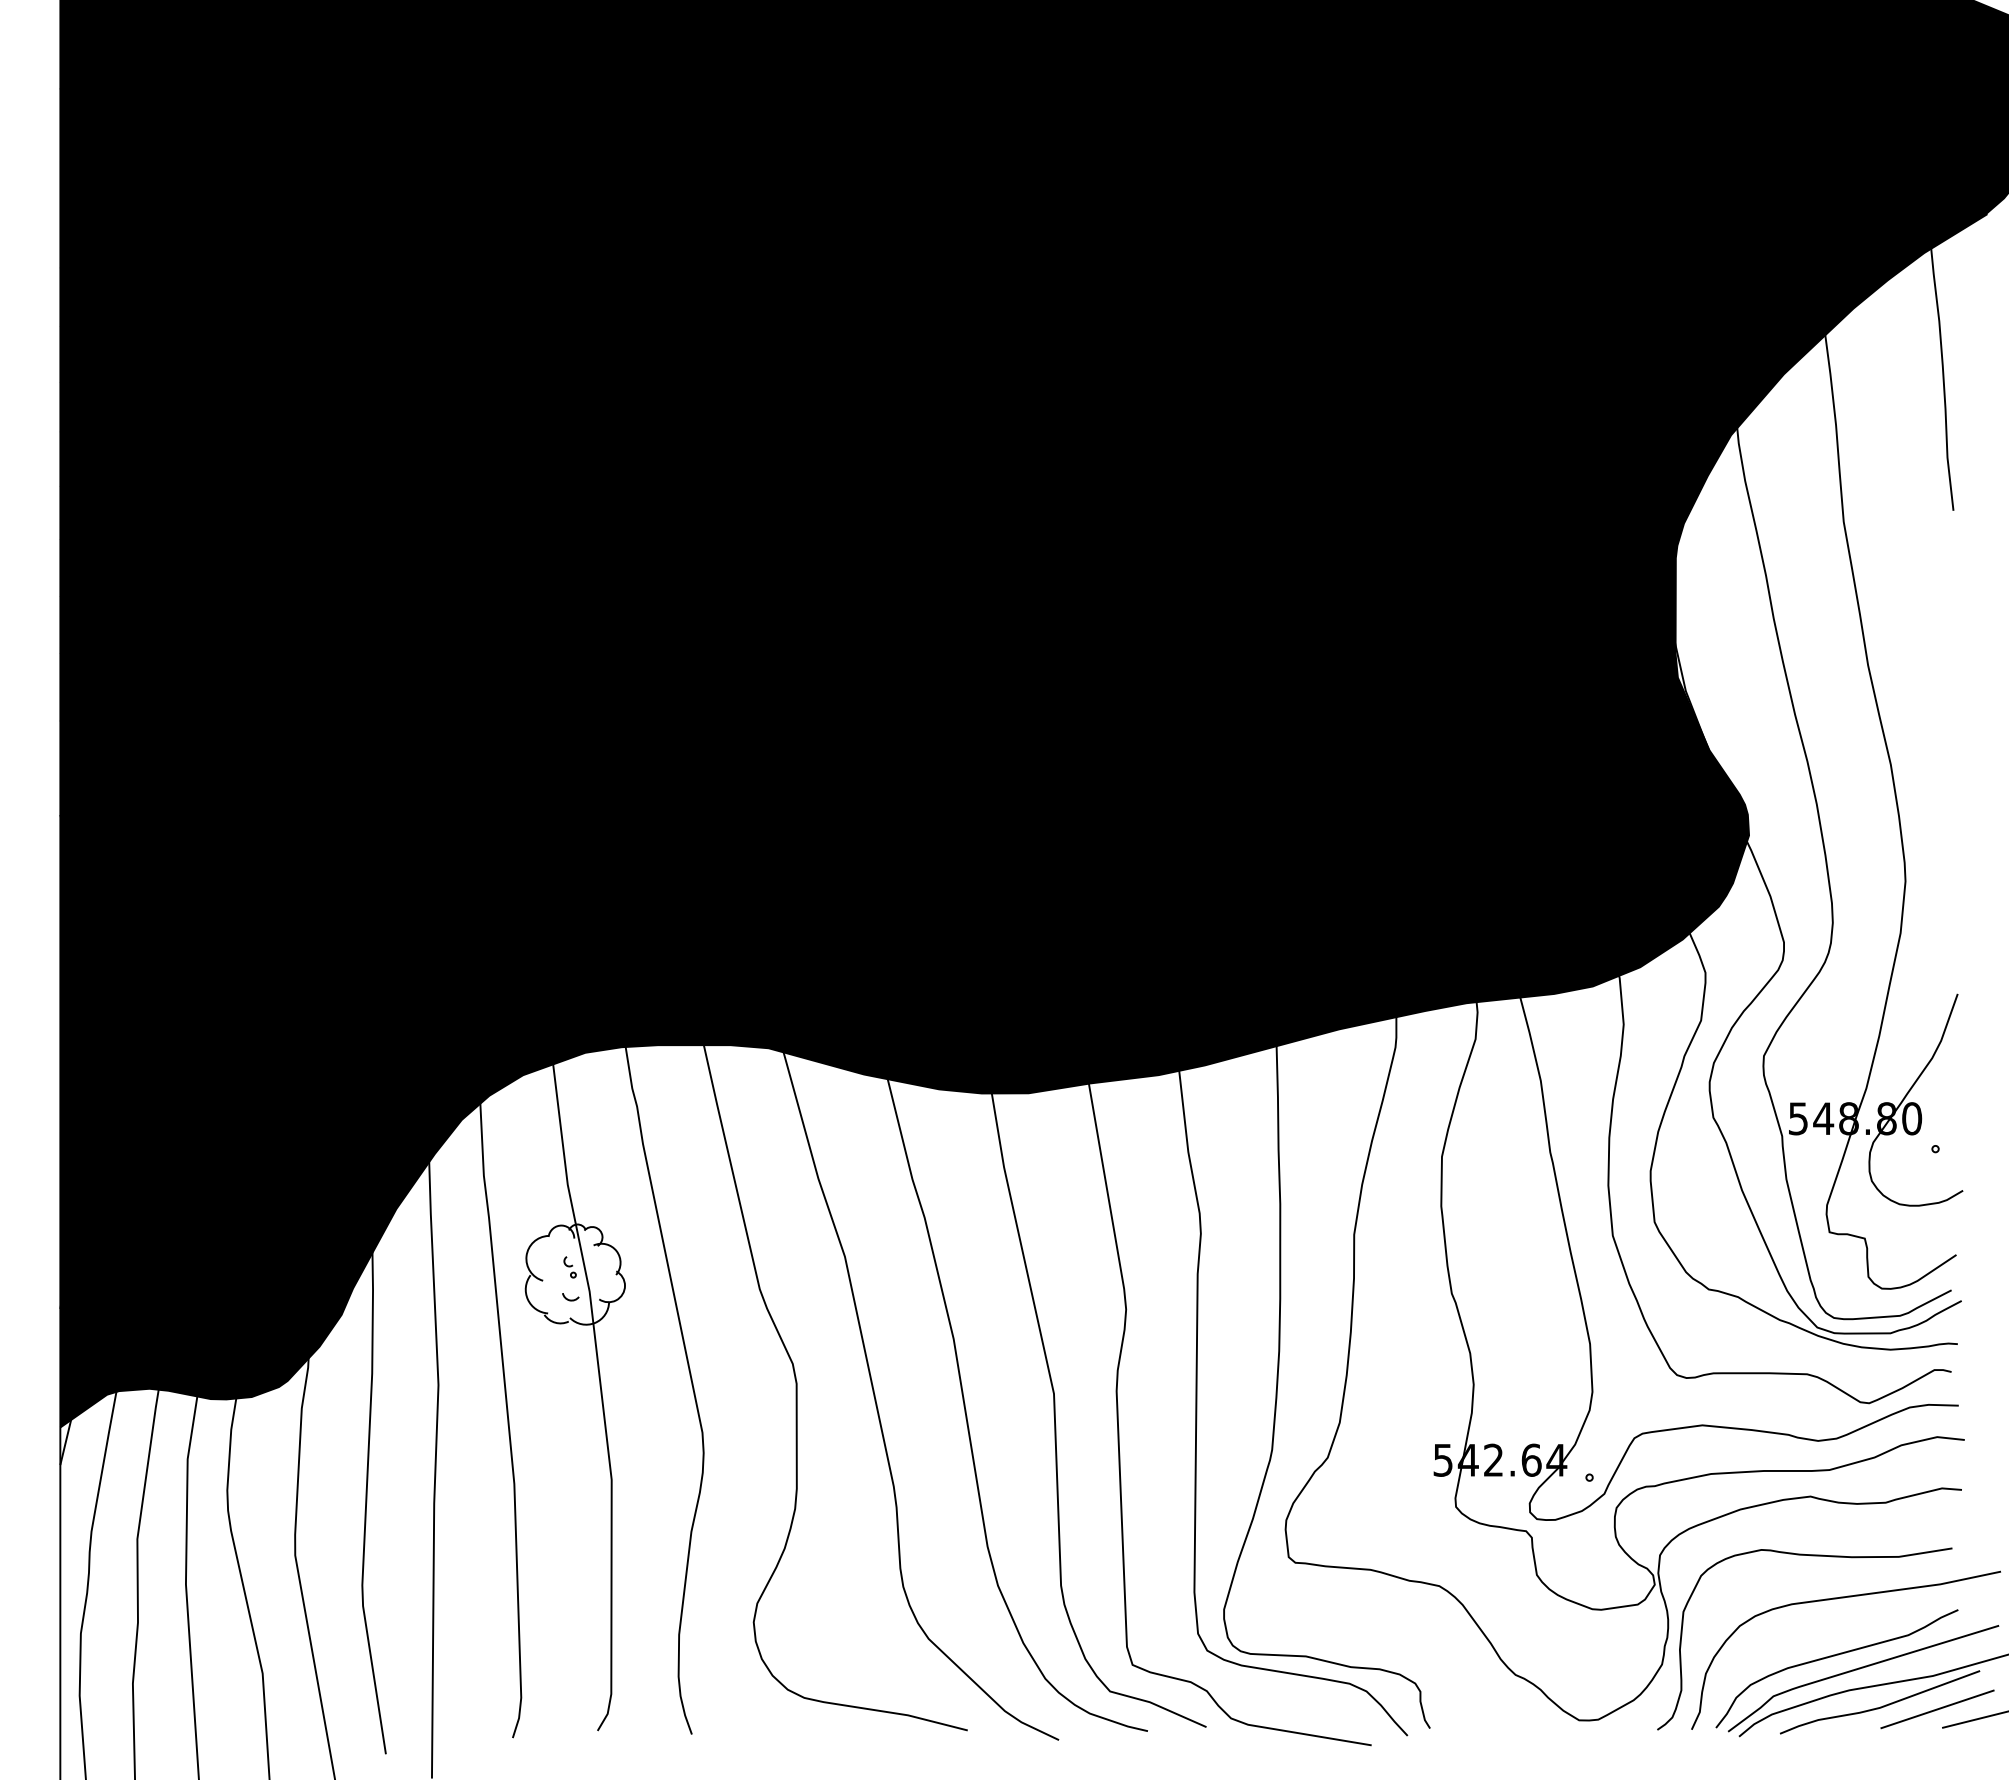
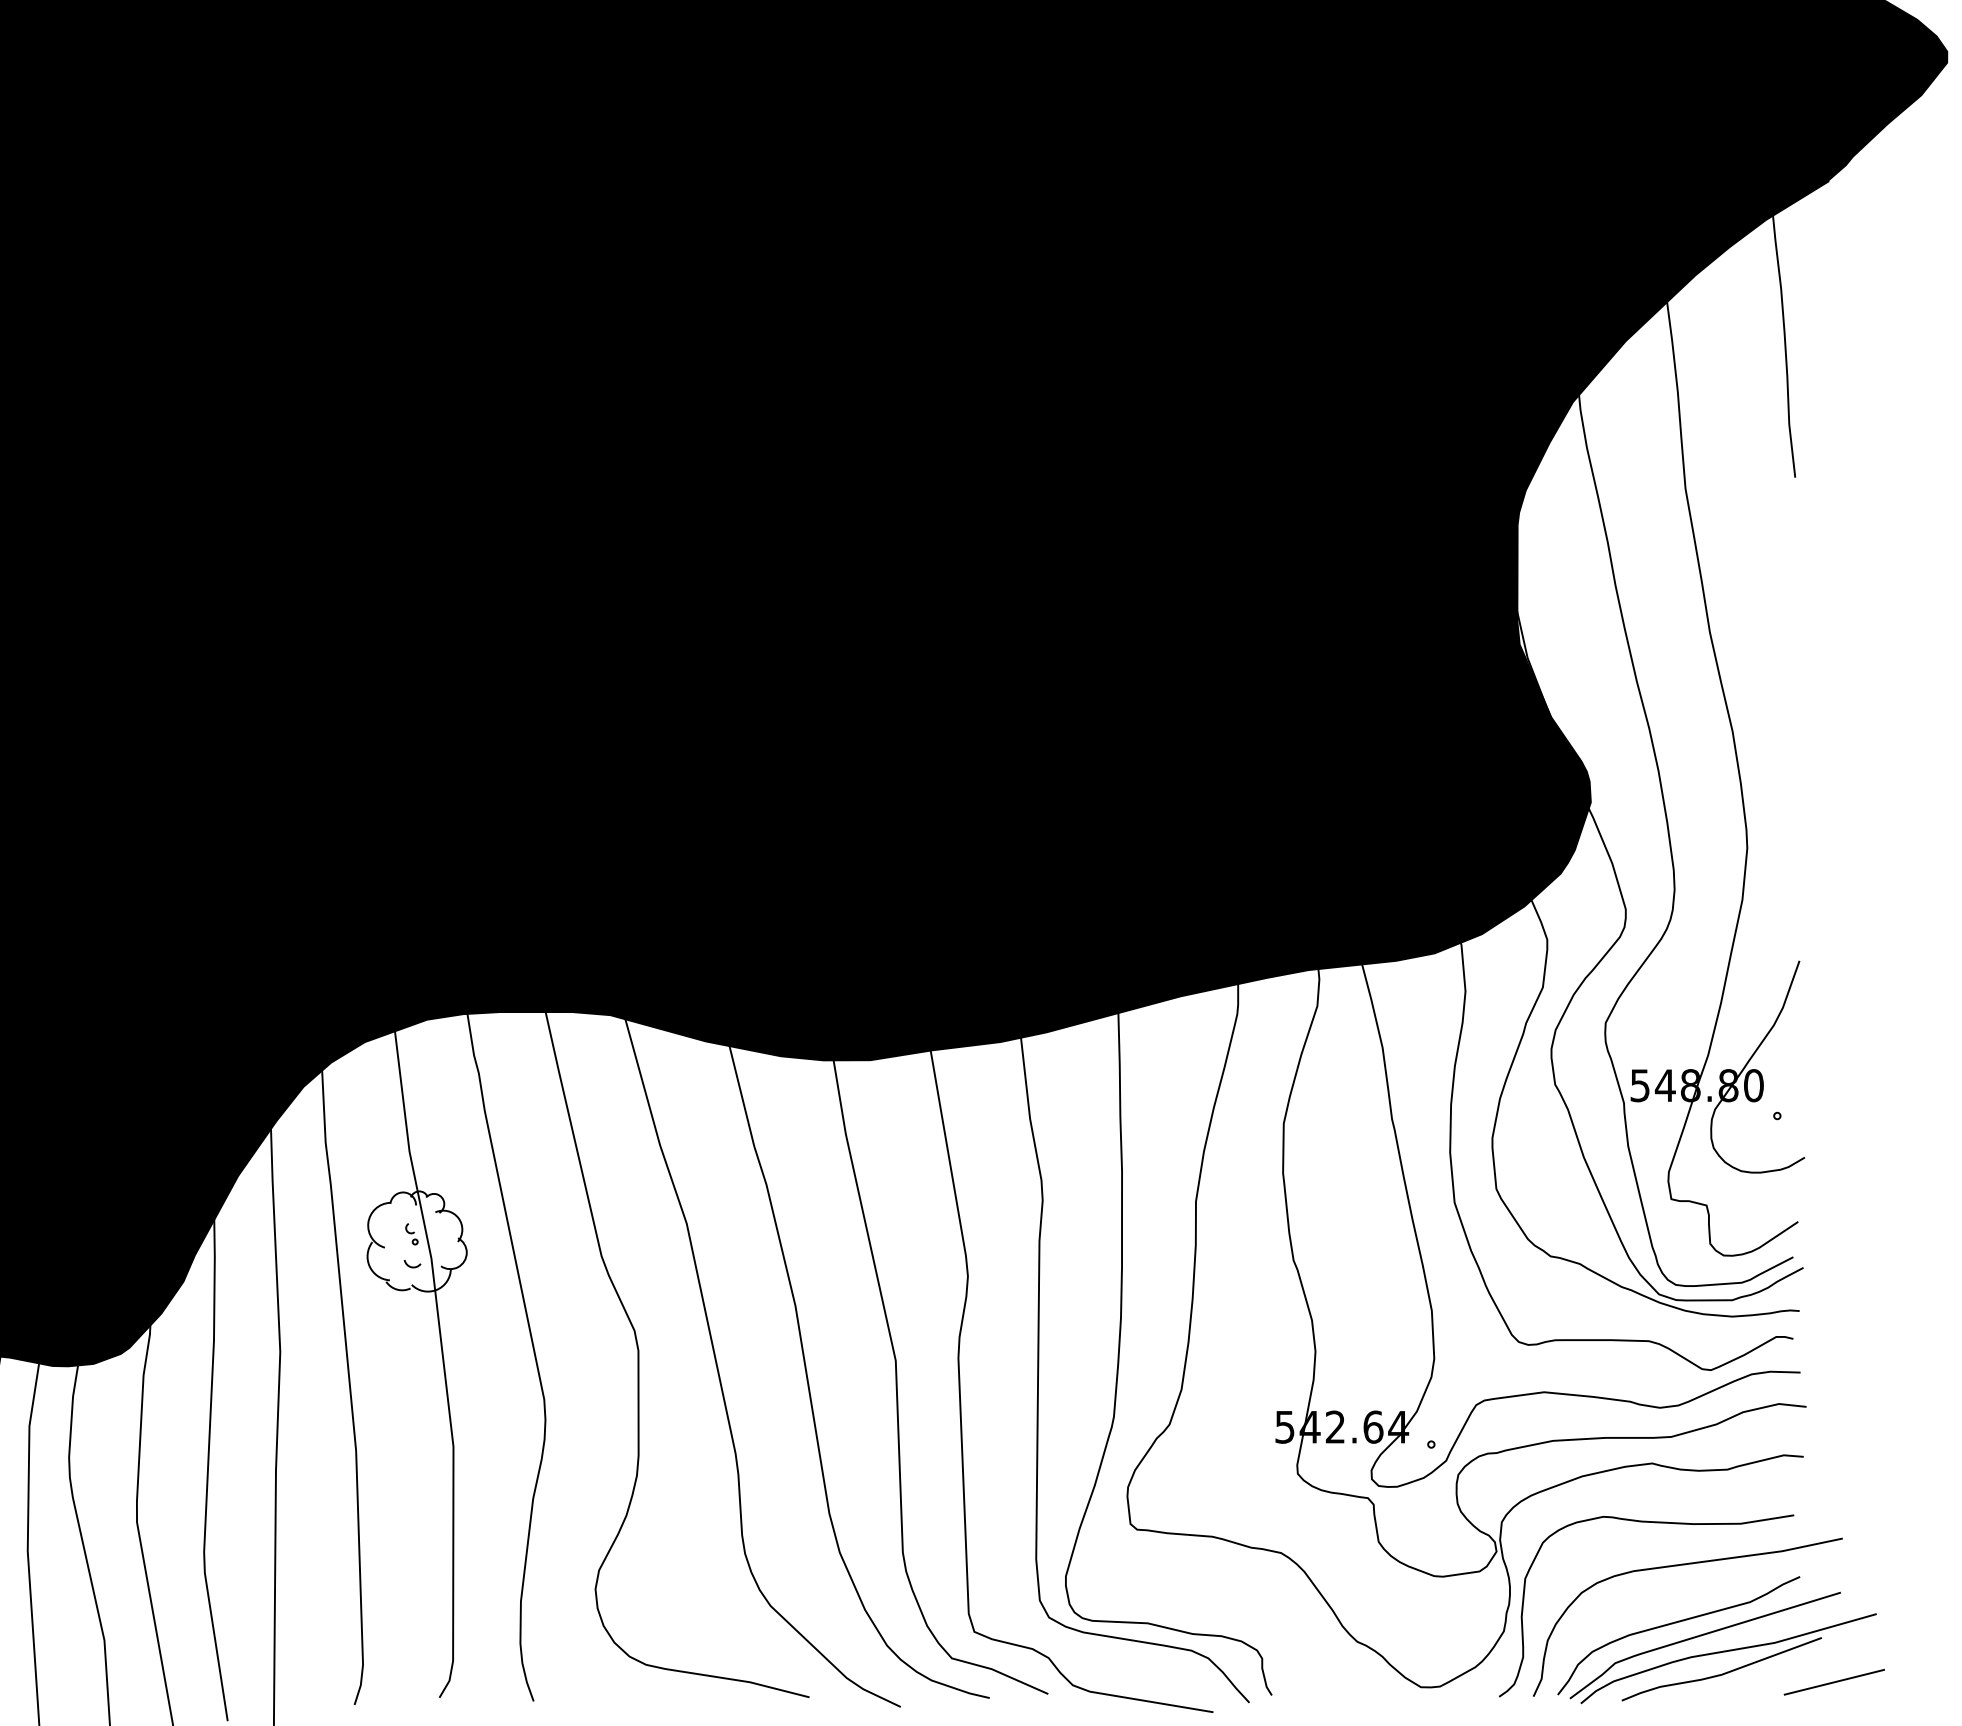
line: (1937, 1709) -> (1779, 1676), removed

